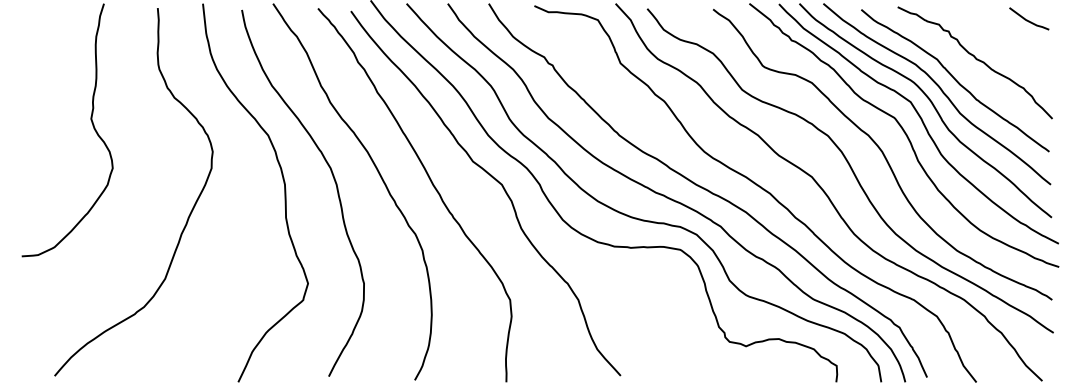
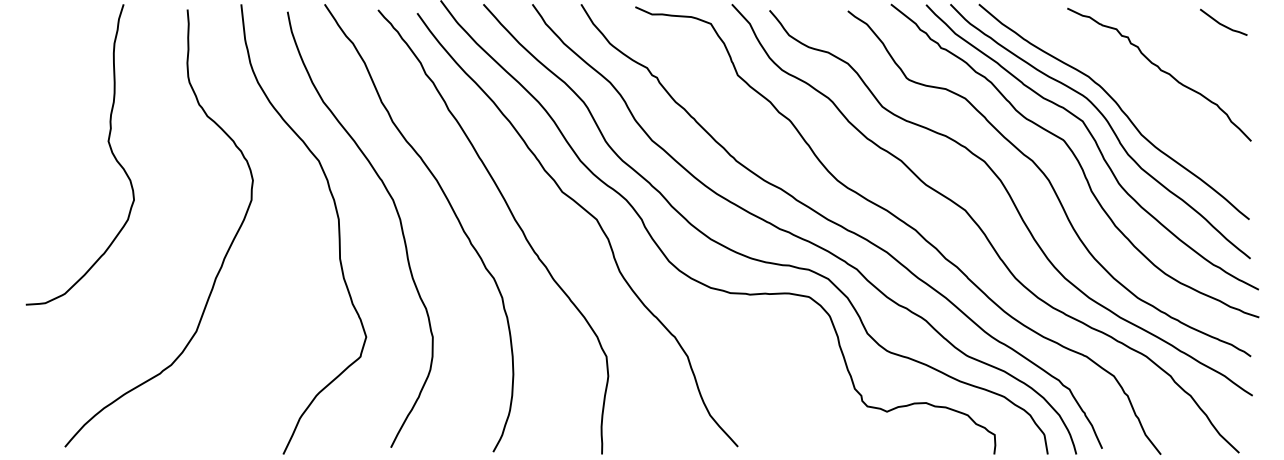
curve: (955, 80) -> (1135, 95), removed

